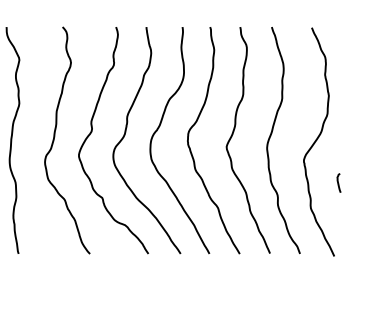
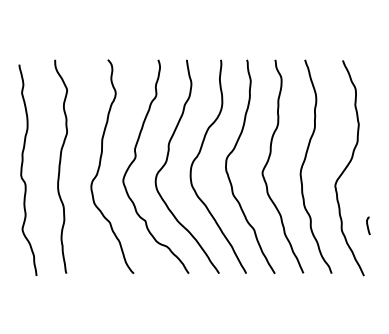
curve: (339, 182) -> (368, 225), moved

